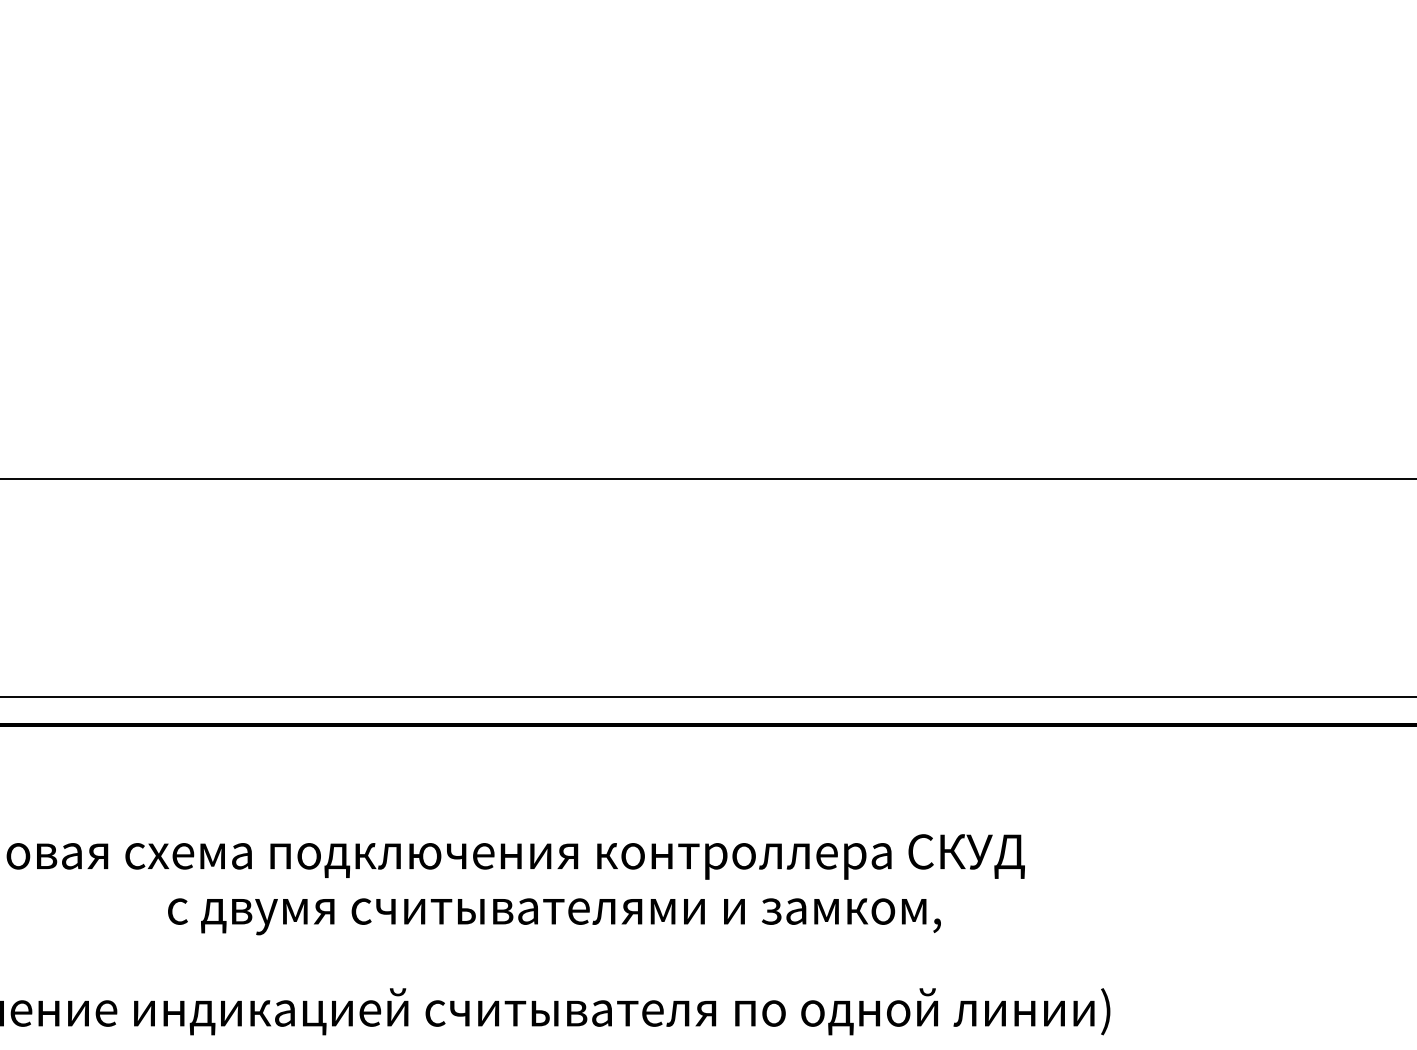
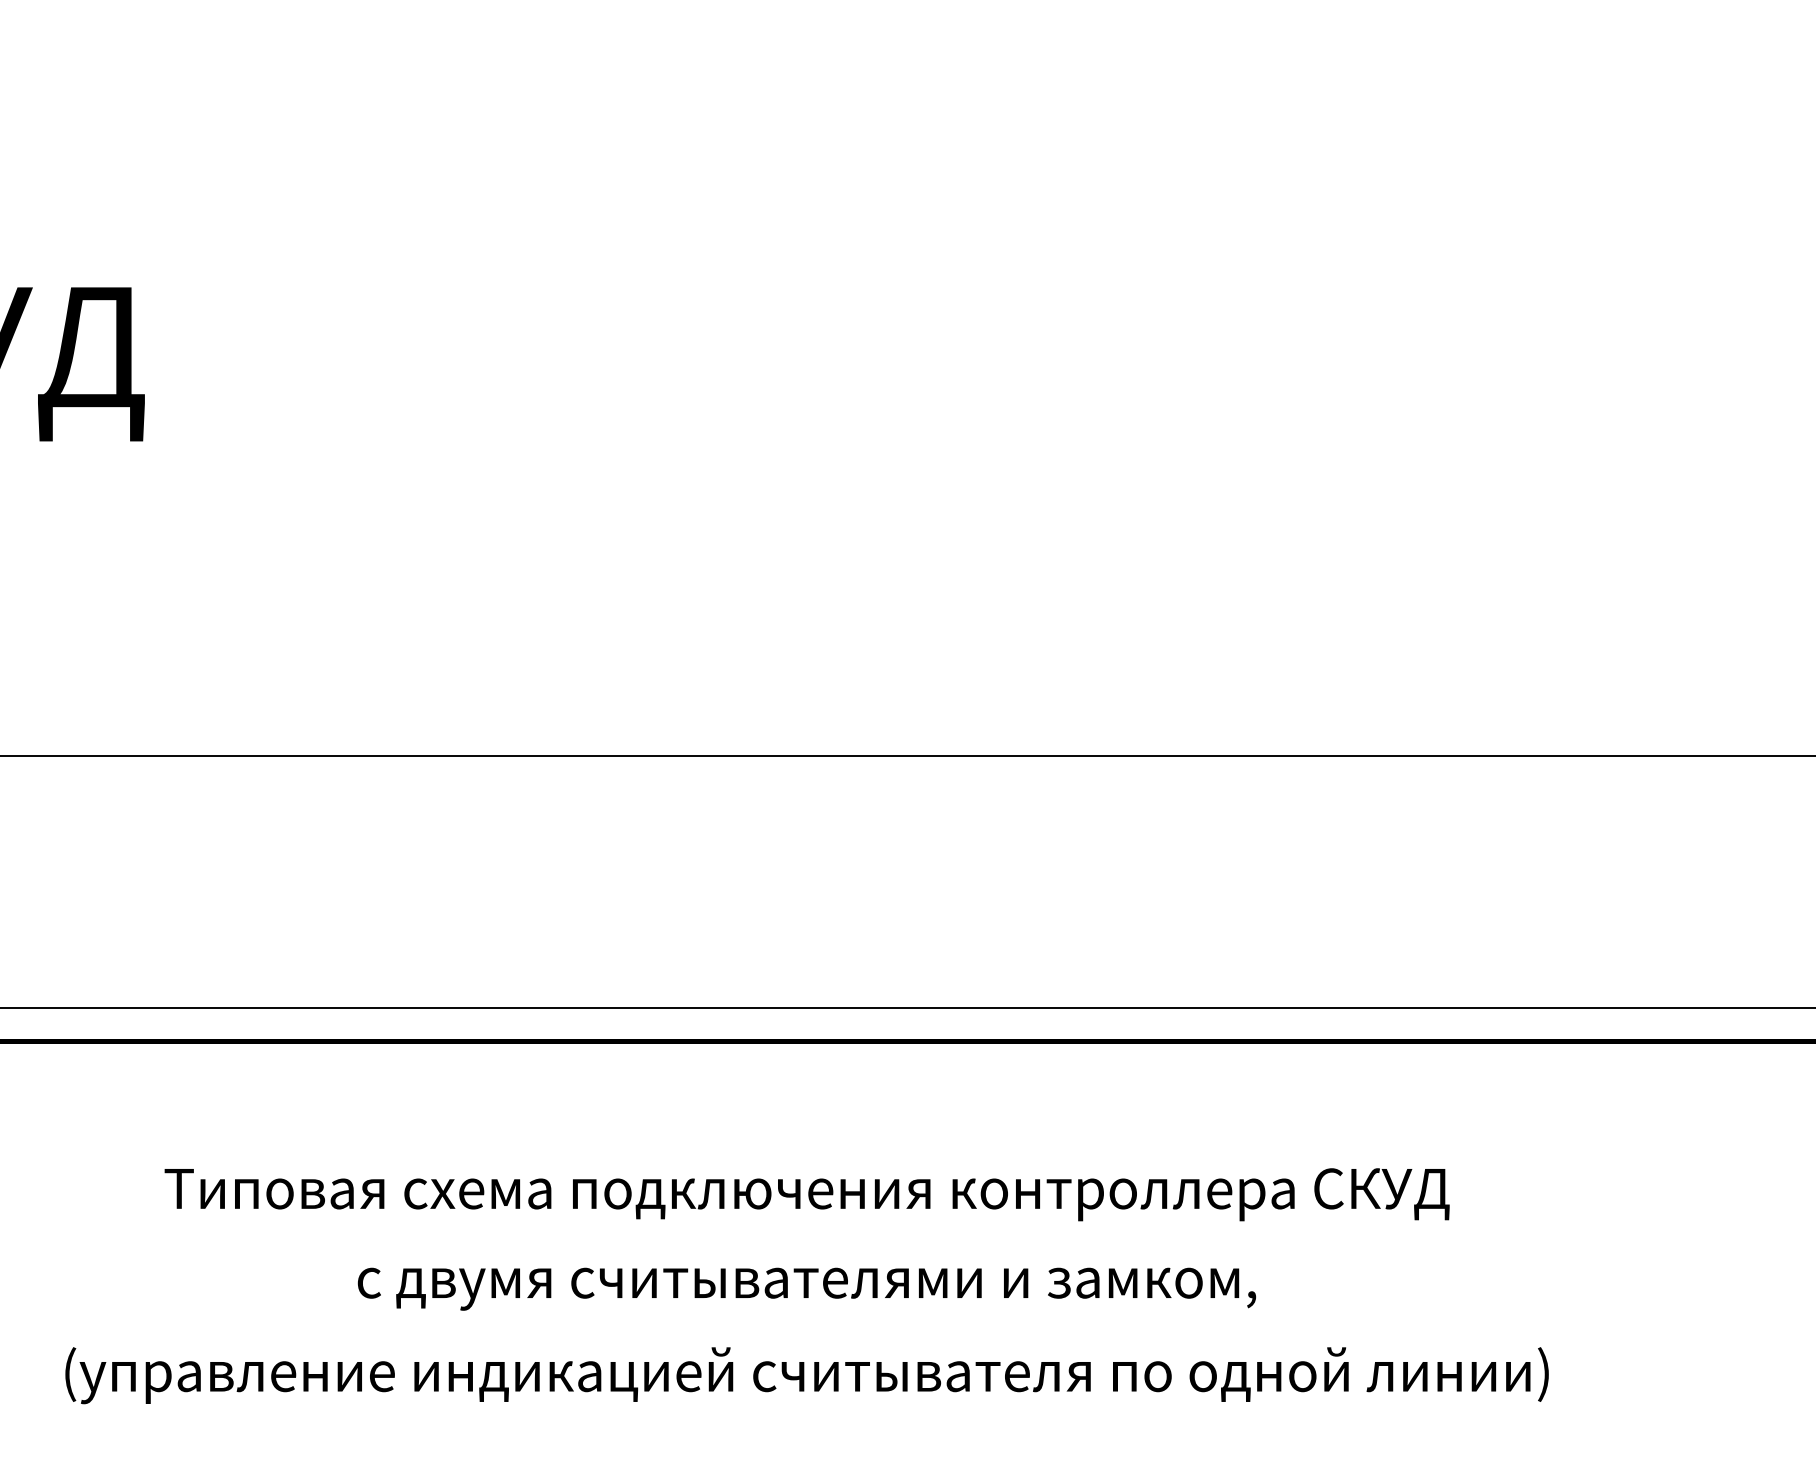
text: (554, 916) -> (806, 1288), moved

